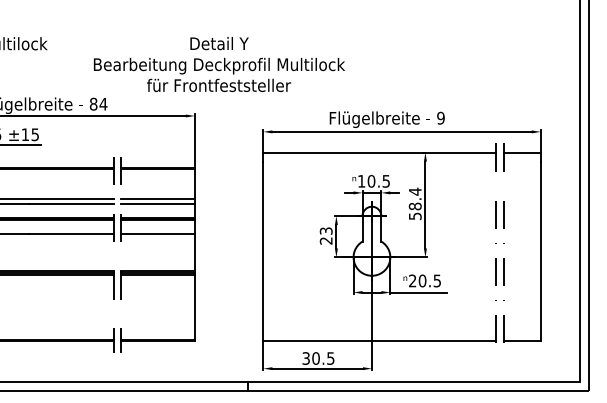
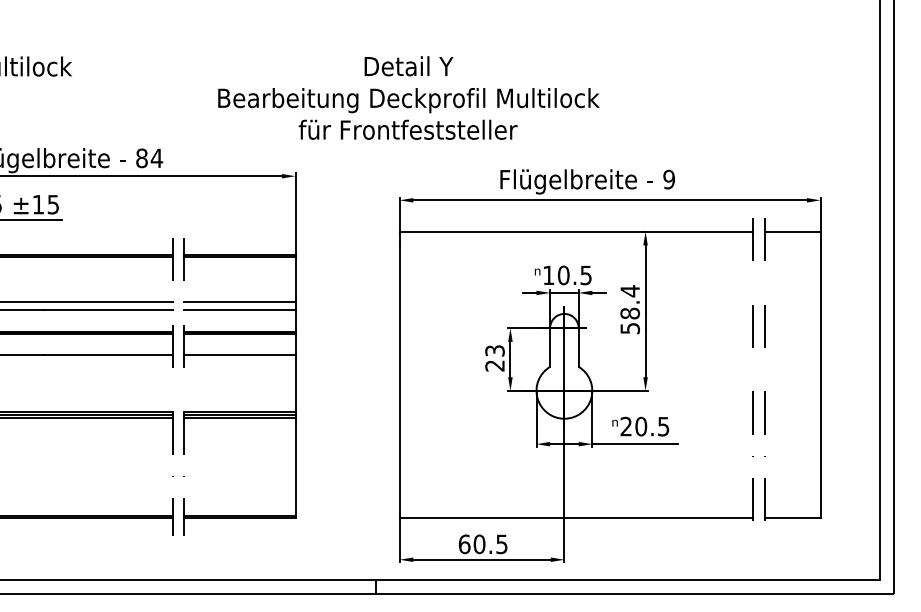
text: (219, 64) -> (408, 98), moved
text: (306, 358) -> (465, 544), 30.5 -> 60.5

